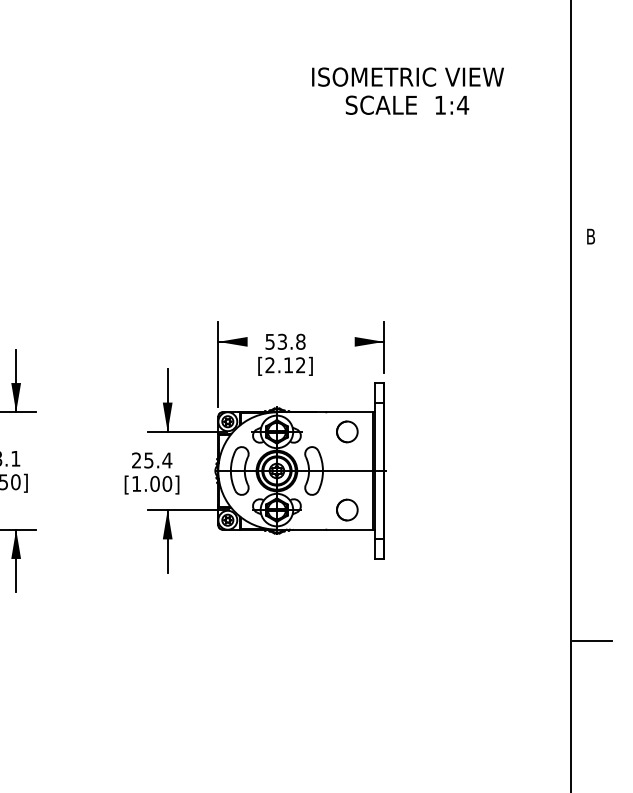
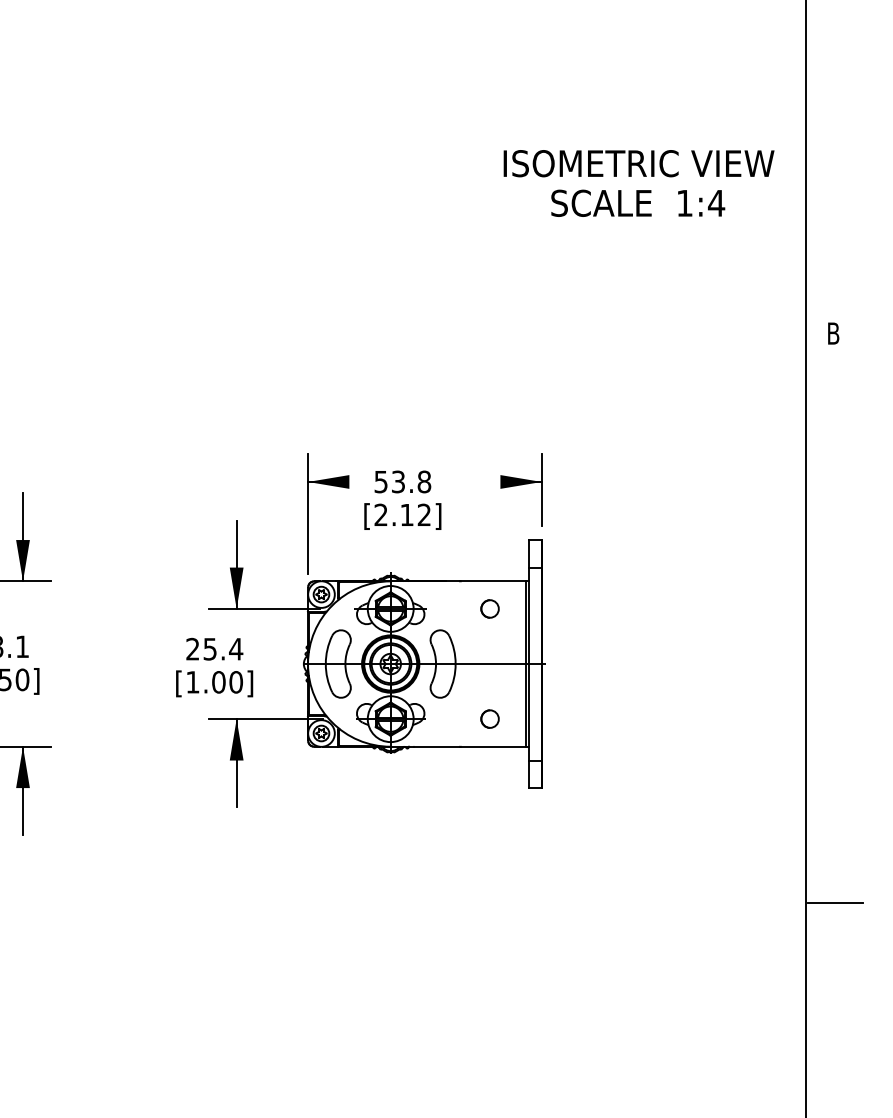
text: (407, 90) -> (638, 182), moved
part: (347, 431) -> (490, 608), size x0.6
part: (347, 509) -> (490, 718), size x0.6

